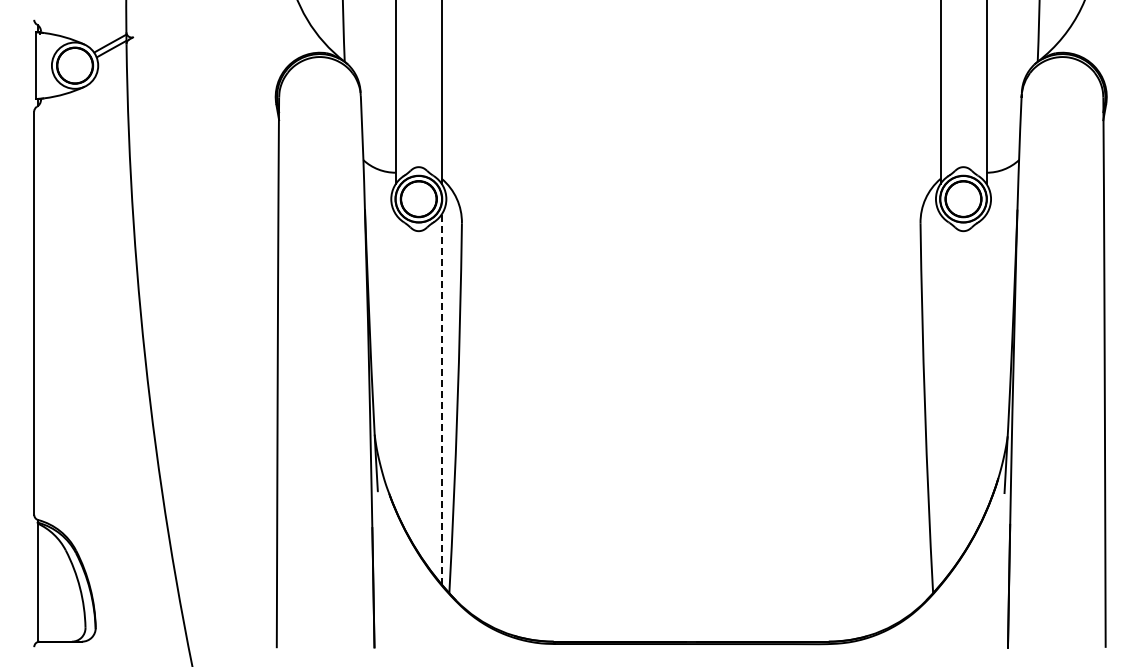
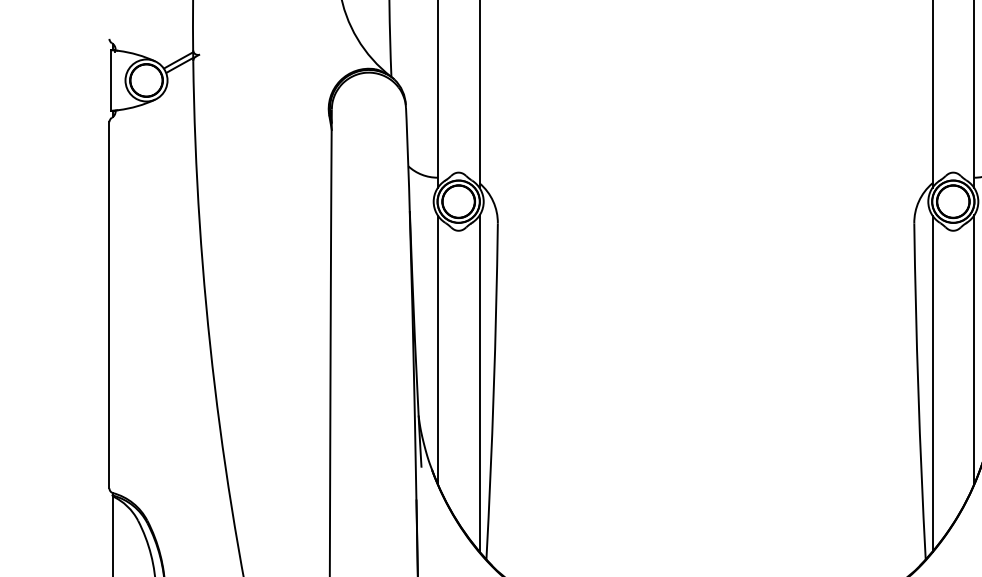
line: (395, 362) -> (437, 350), added
line: (986, 362) -> (974, 350), added
line: (441, 399) -> (479, 383), dashed -> solid
line: (940, 399) -> (932, 383), added

